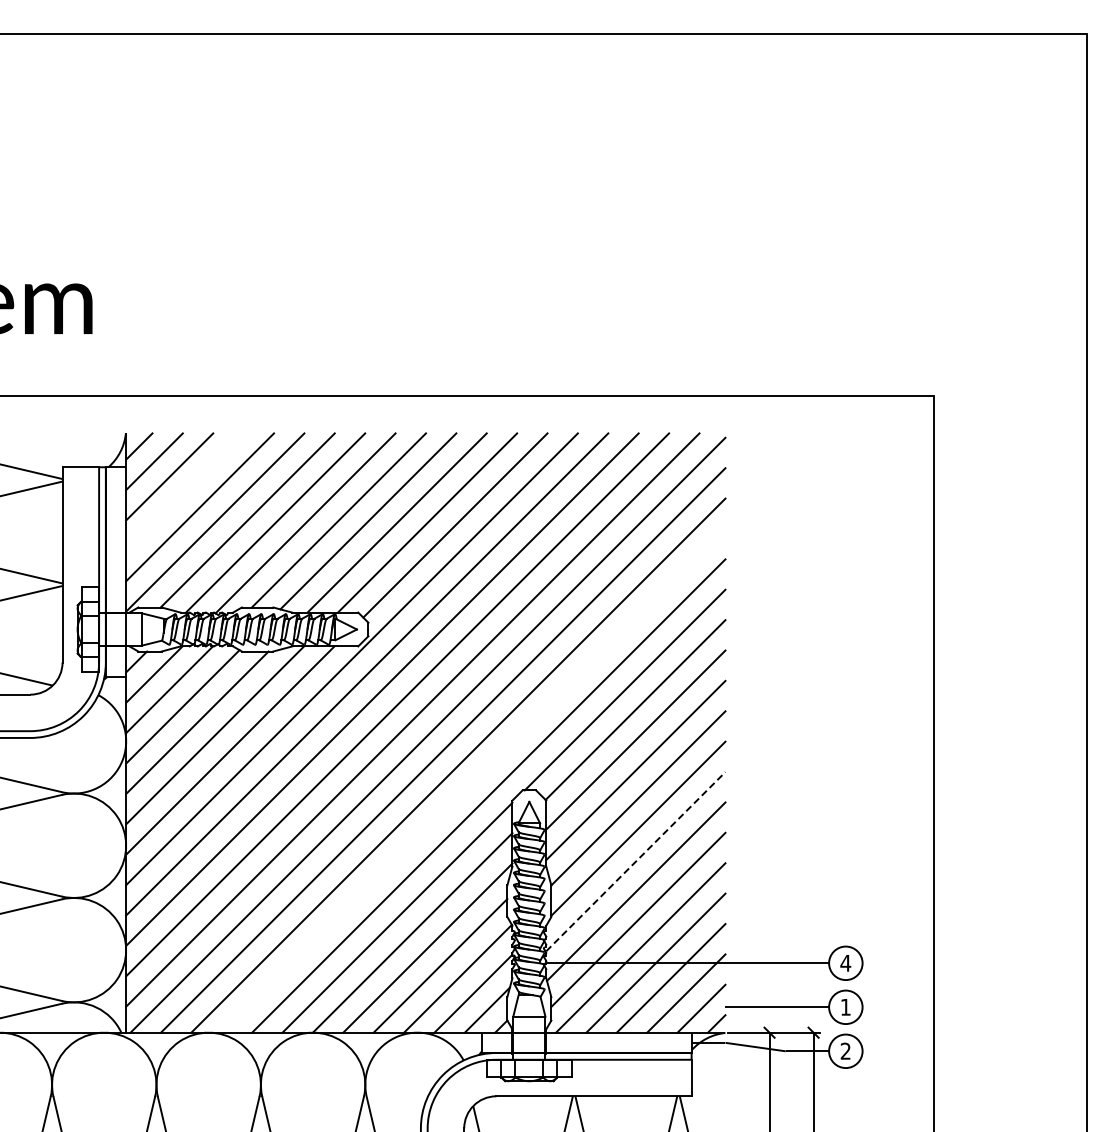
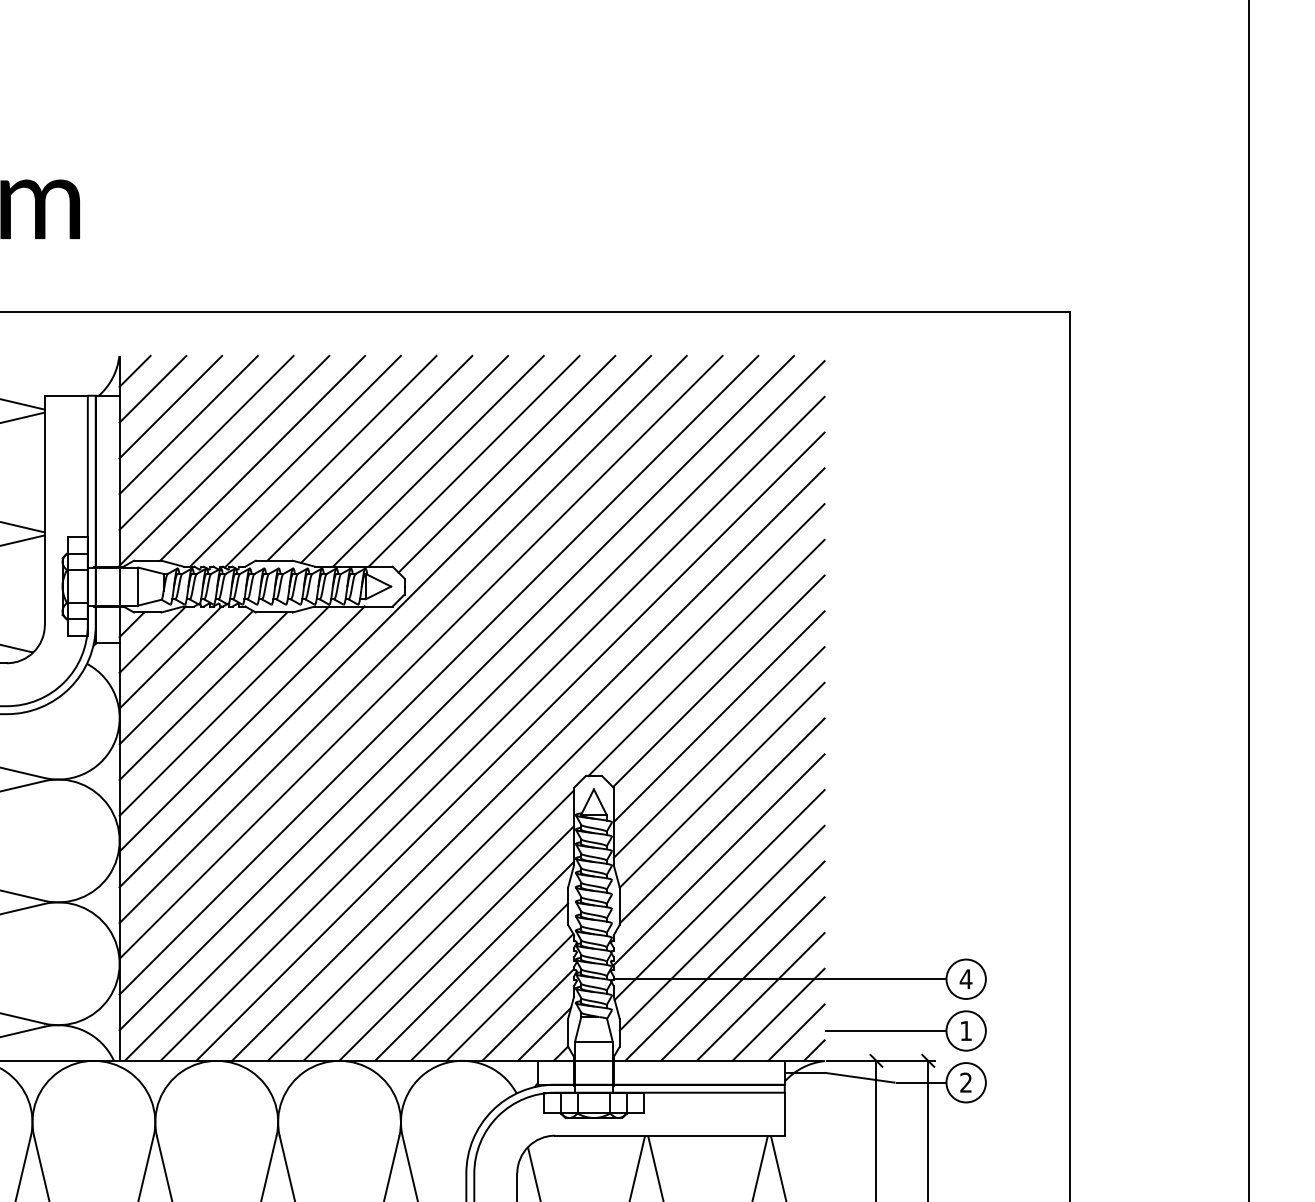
line: (184, 491) -> (188, 424), added
line: (473, 780) -> (528, 764), added
line: (635, 861) -> (718, 859), dashed -> solid

